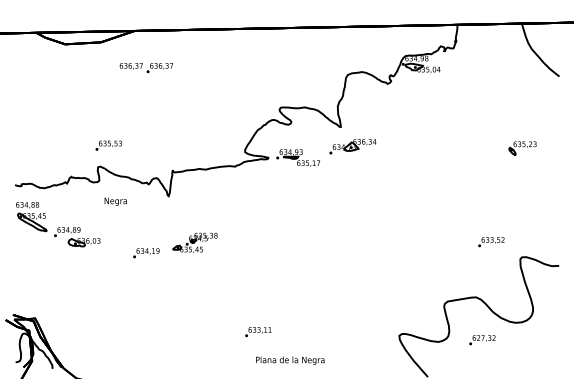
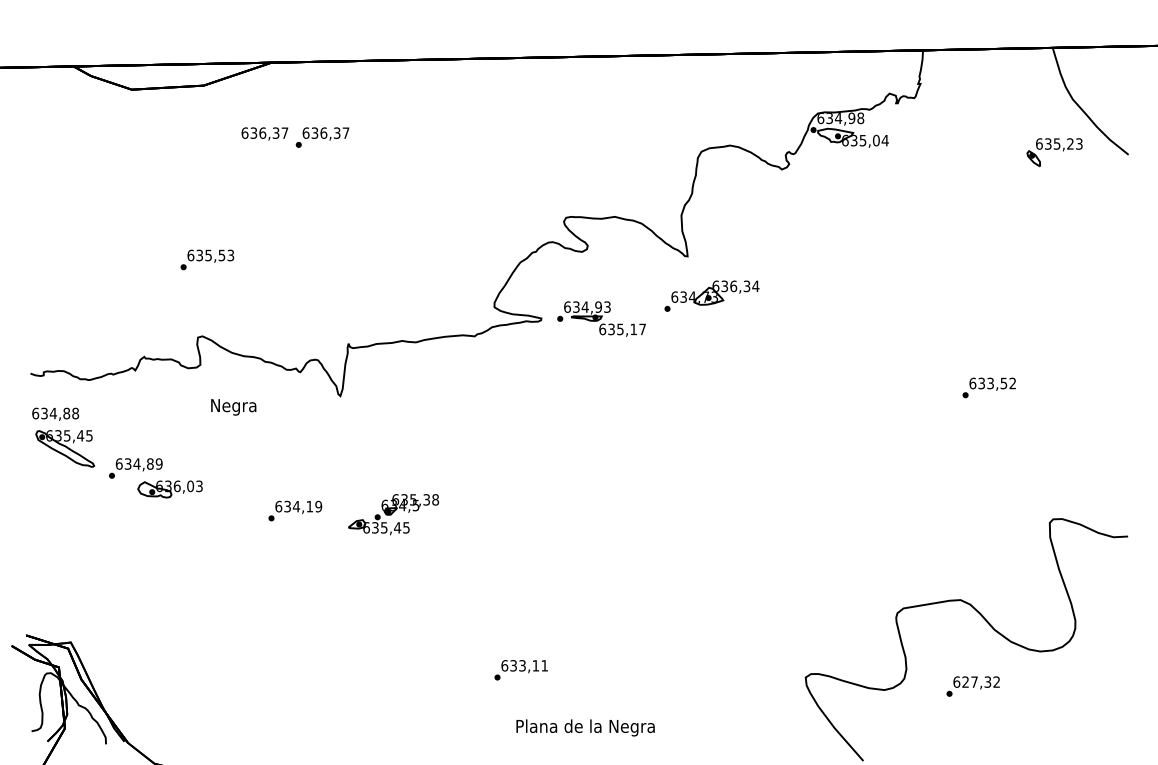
text: (108, 145) -> (206, 259), moved
part: (522, 148) -> (1054, 152), moved
part: (194, 242) -> (392, 513), moved
text: (491, 242) -> (989, 388), moved

